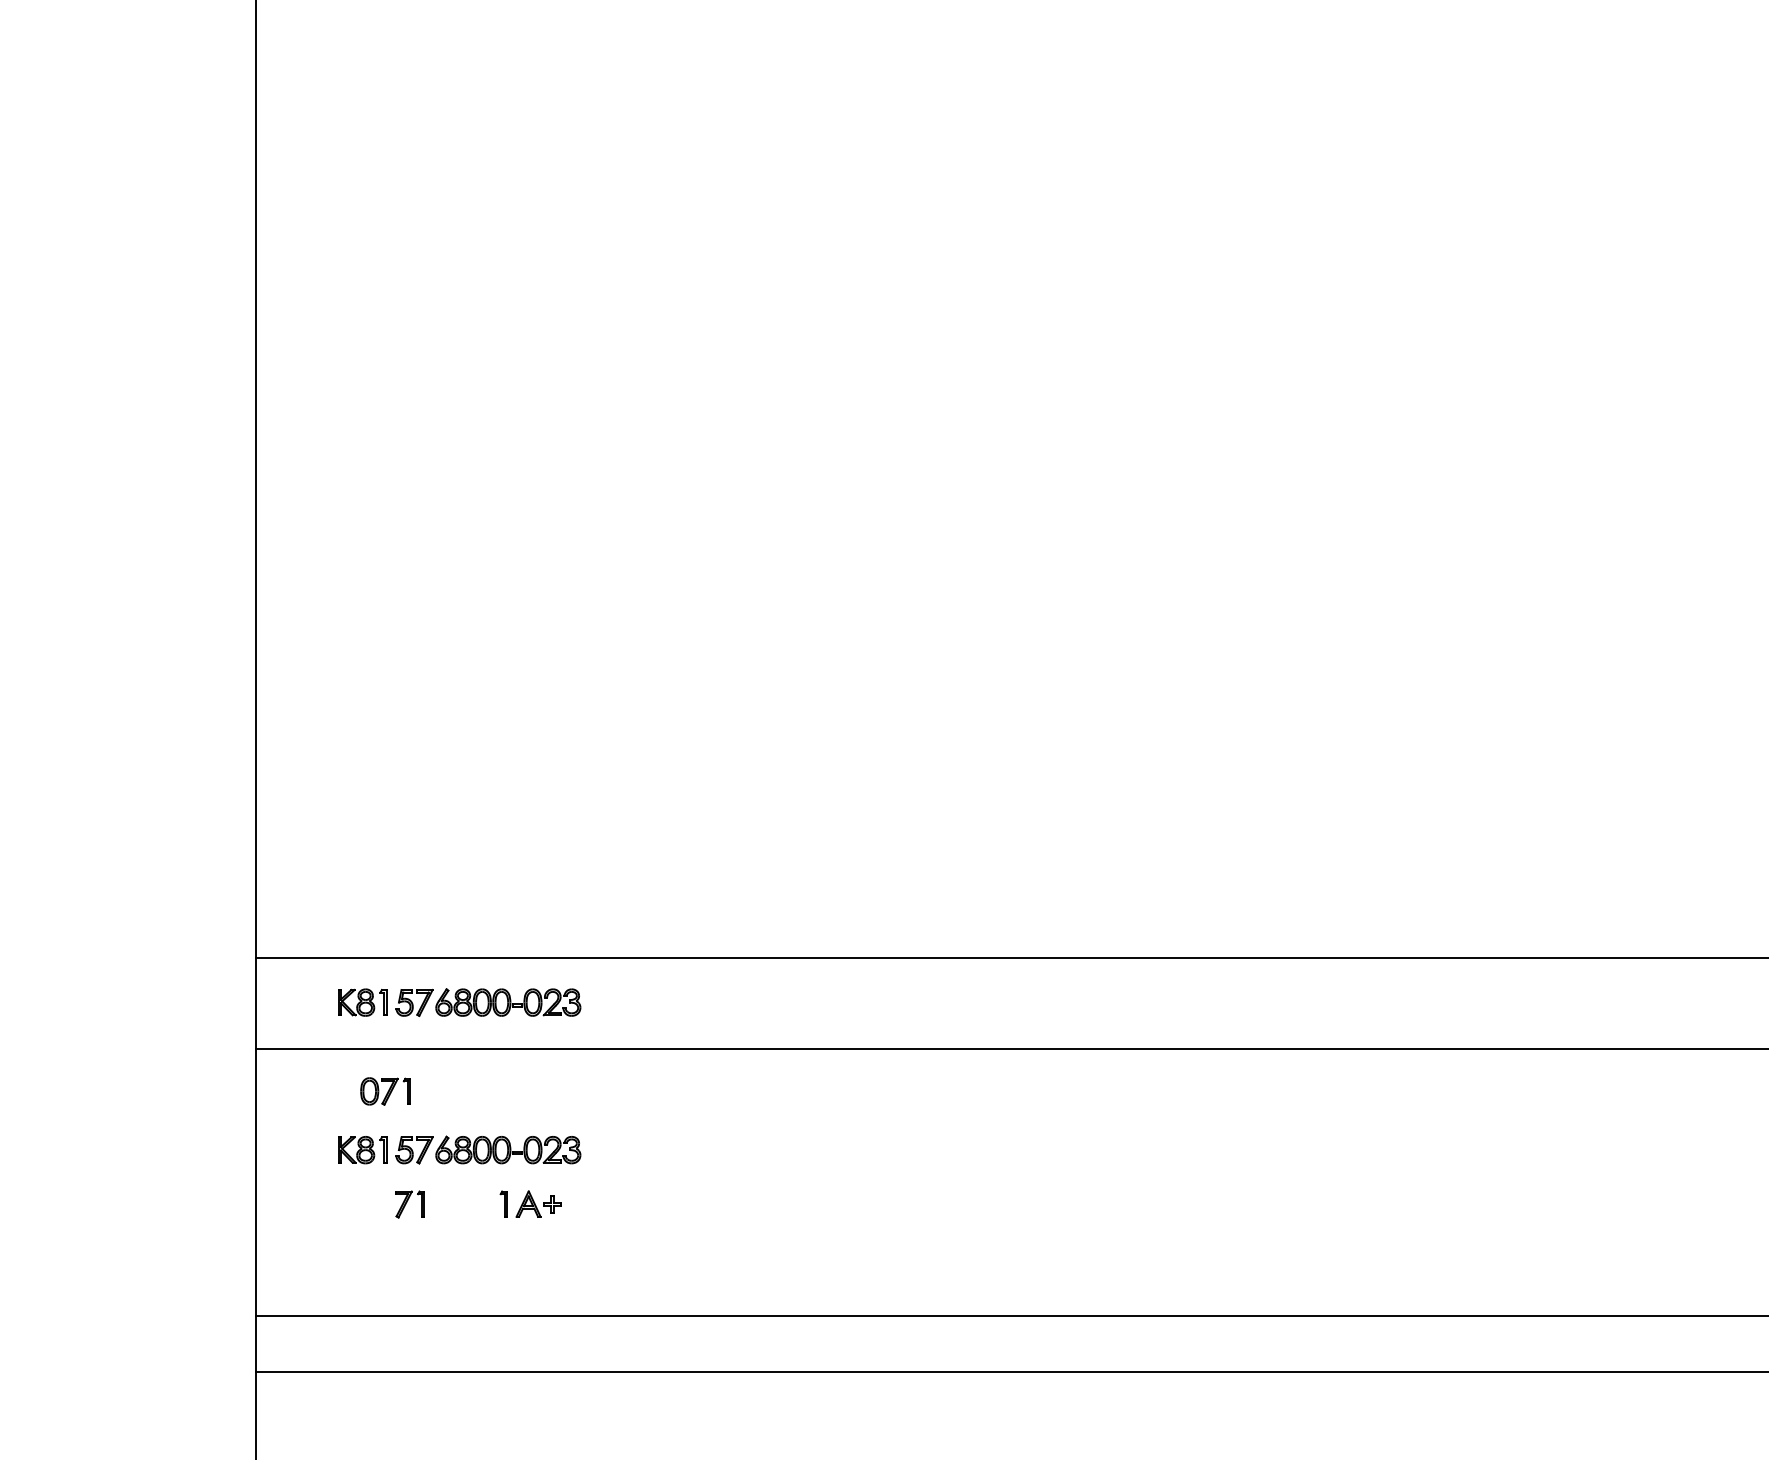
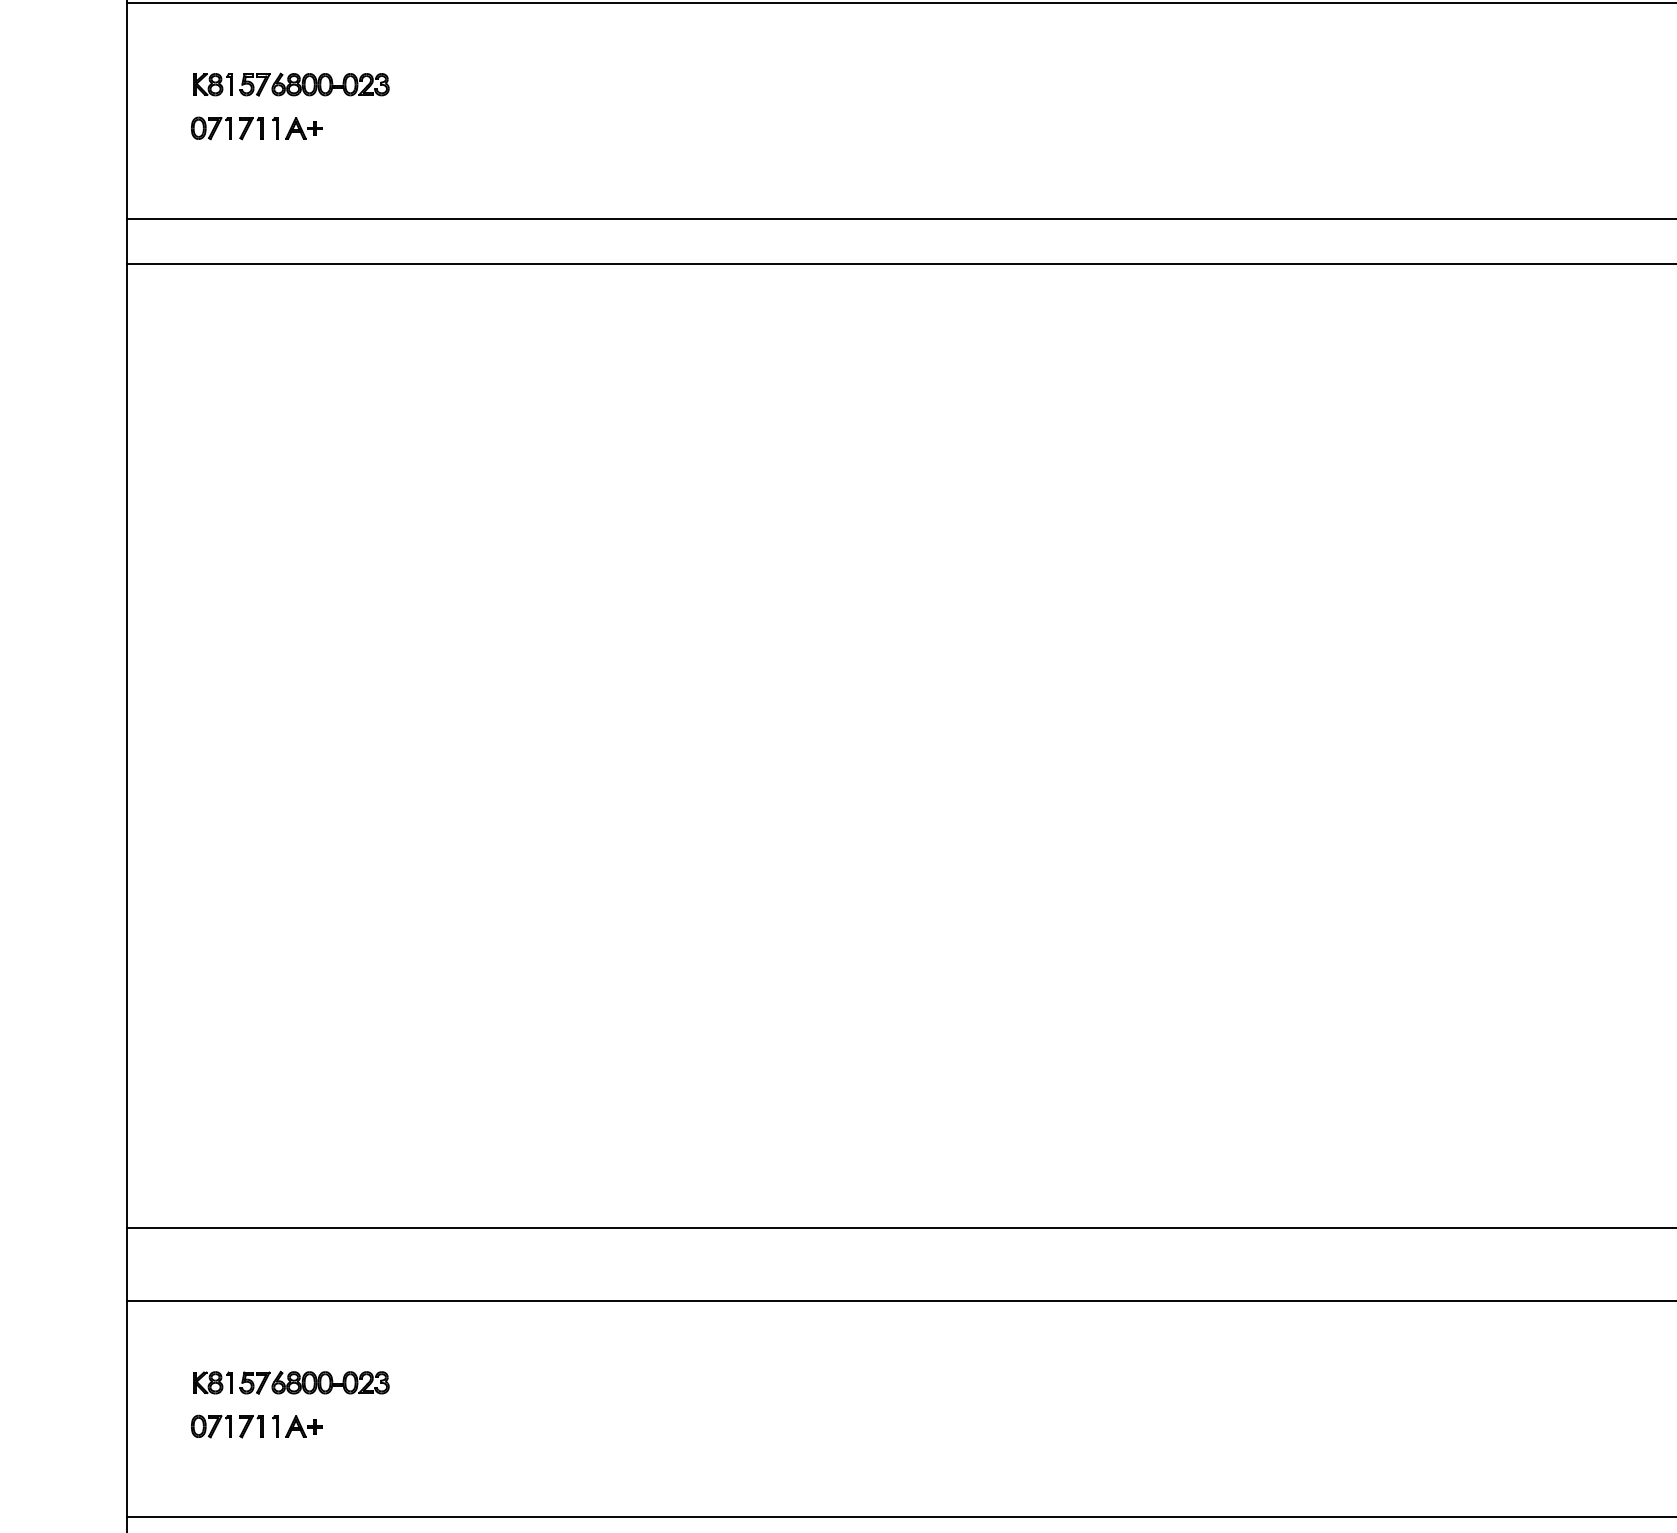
part: (459, 1002) -> (291, 1263), removed
part: (385, 1091) -> (211, 1426), moved
part: (530, 1204) -> (297, 1426), moved

